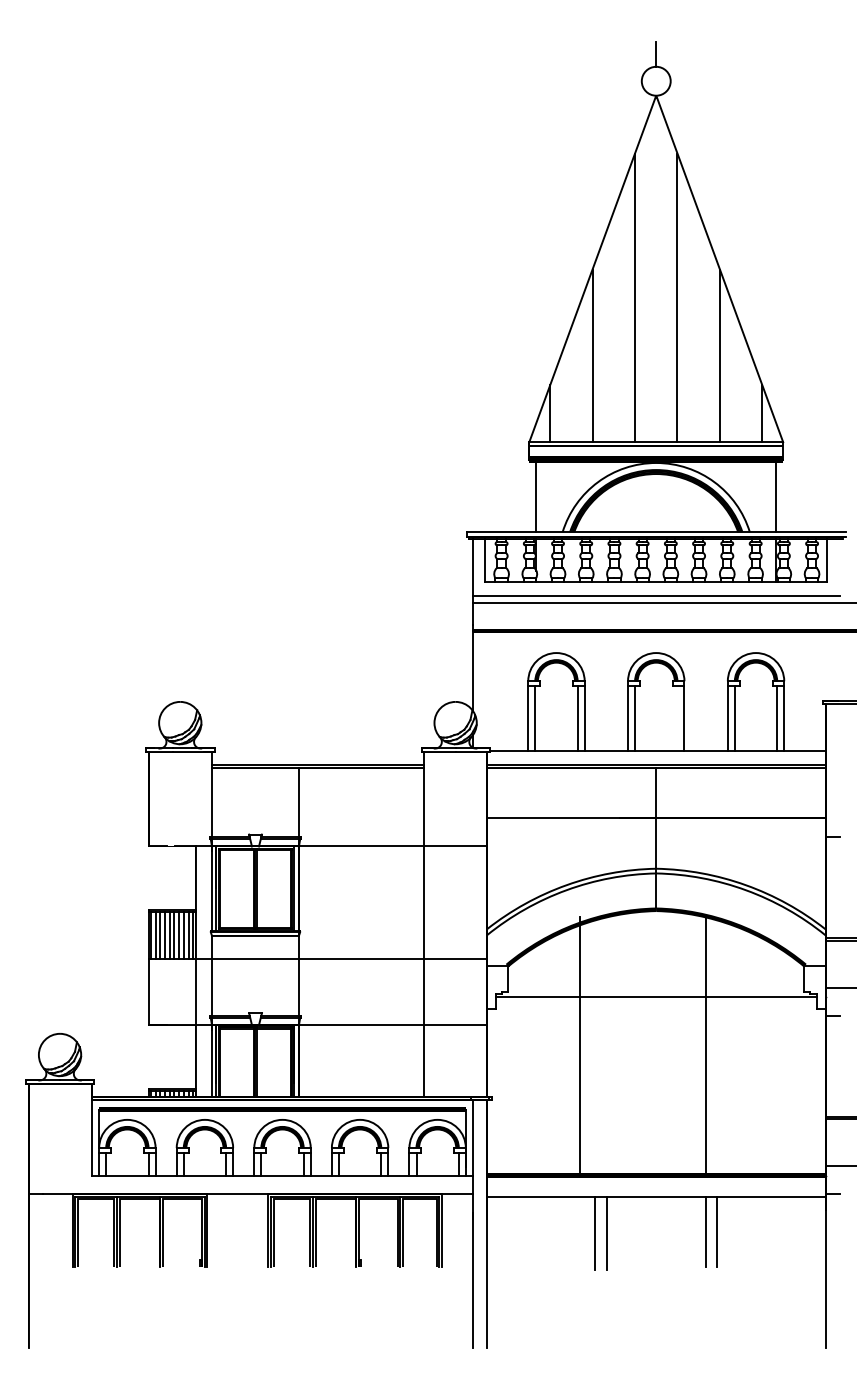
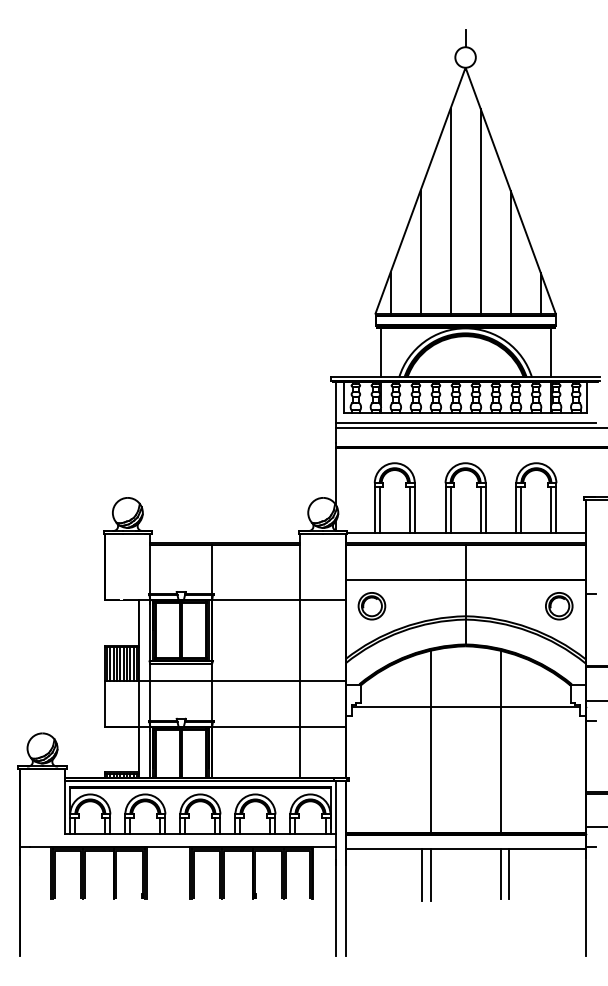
line: (677, 718) -> (480, 509), added
part: (523, 854) -> (371, 606), added
part: (788, 854) -> (559, 606), added
line: (579, 1045) -> (430, 741), moved

